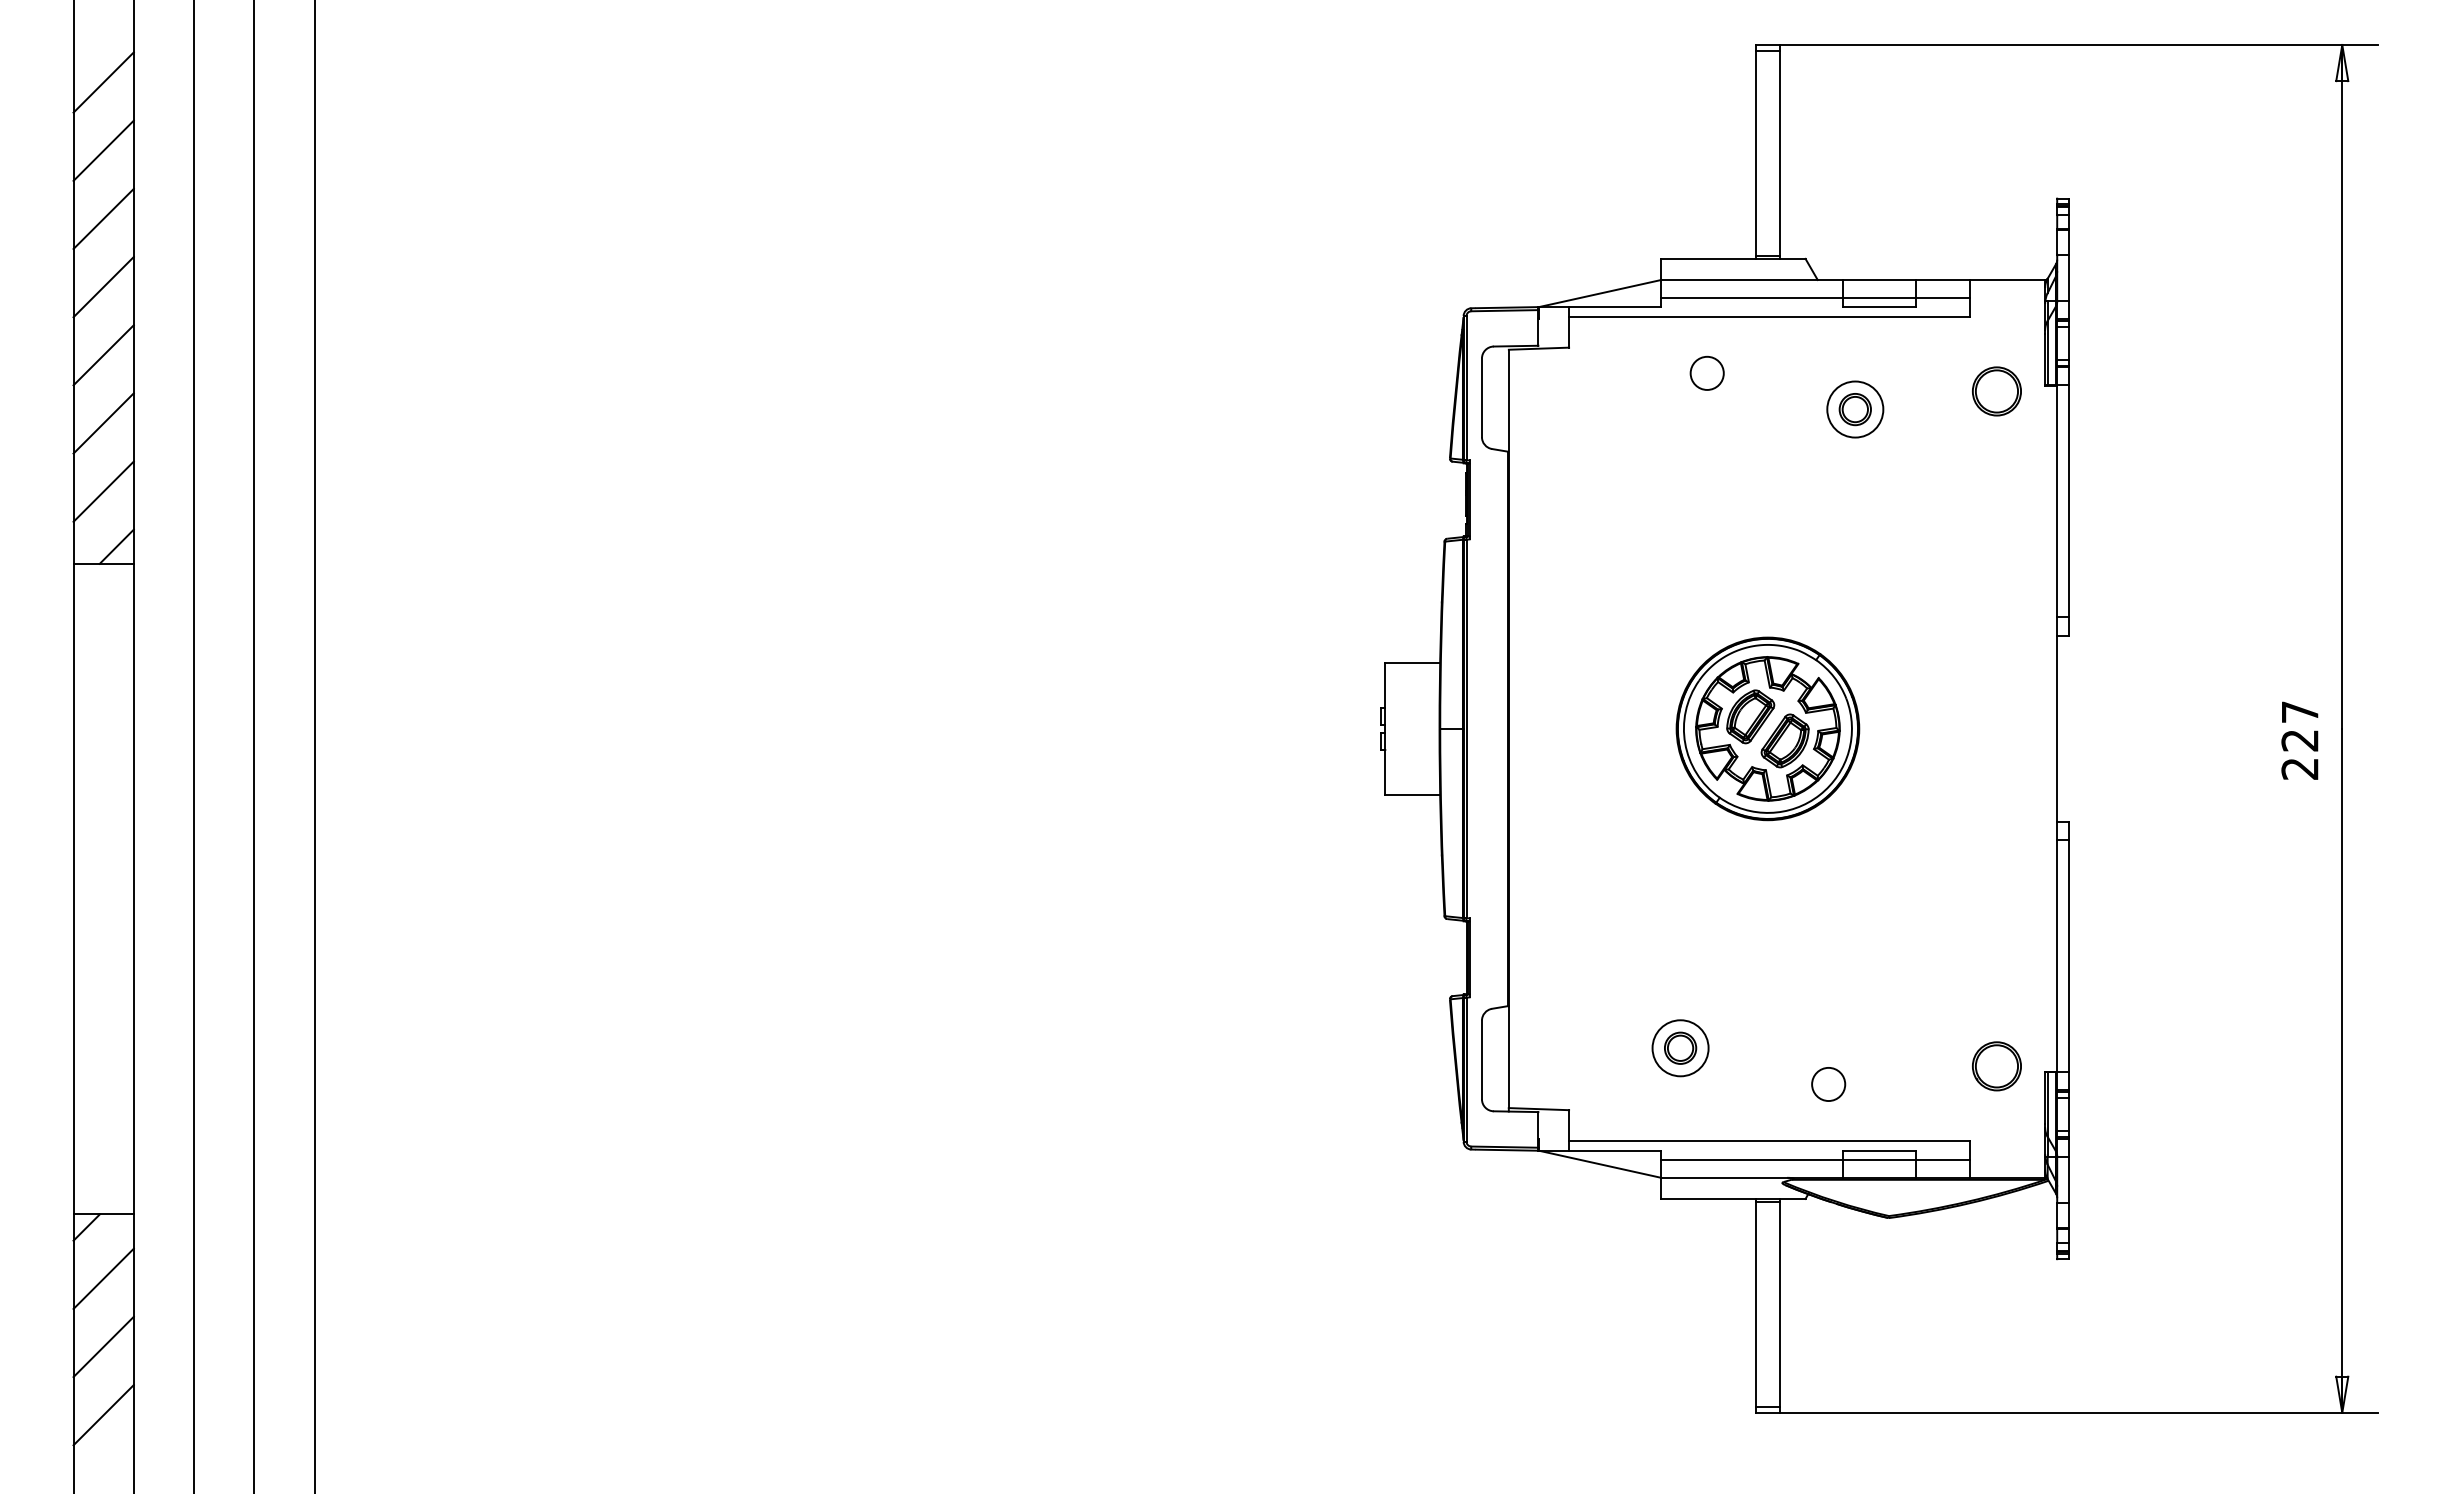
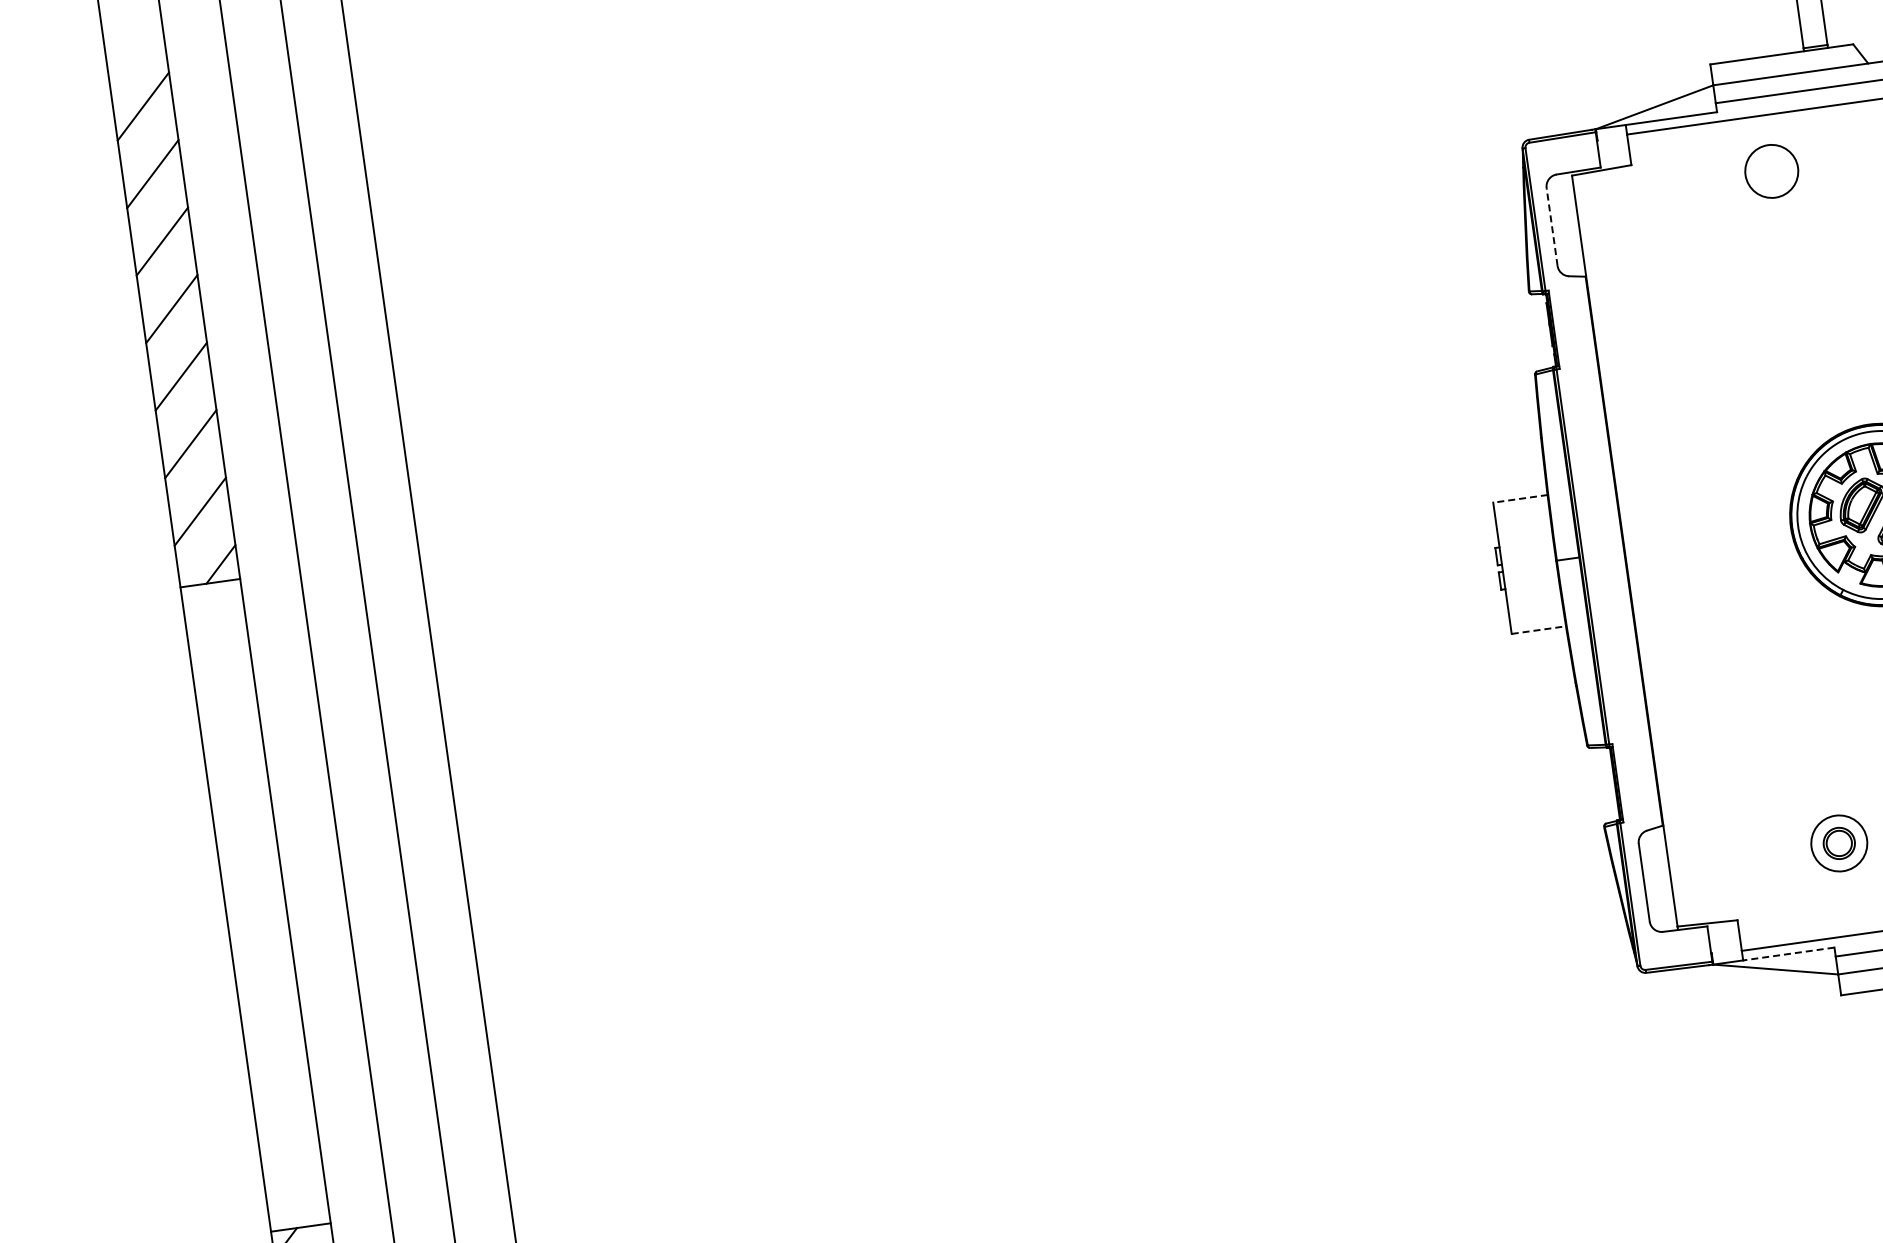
circle: (1706, 372) -> (1770, 170), size x1.6
line: (1481, 397) -> (1551, 226), solid -> dashed
line: (1412, 662) -> (1520, 498), solid -> dashed
line: (1412, 795) -> (1538, 630), solid -> dashed
line: (1614, 1150) -> (1788, 953), solid -> dashed

